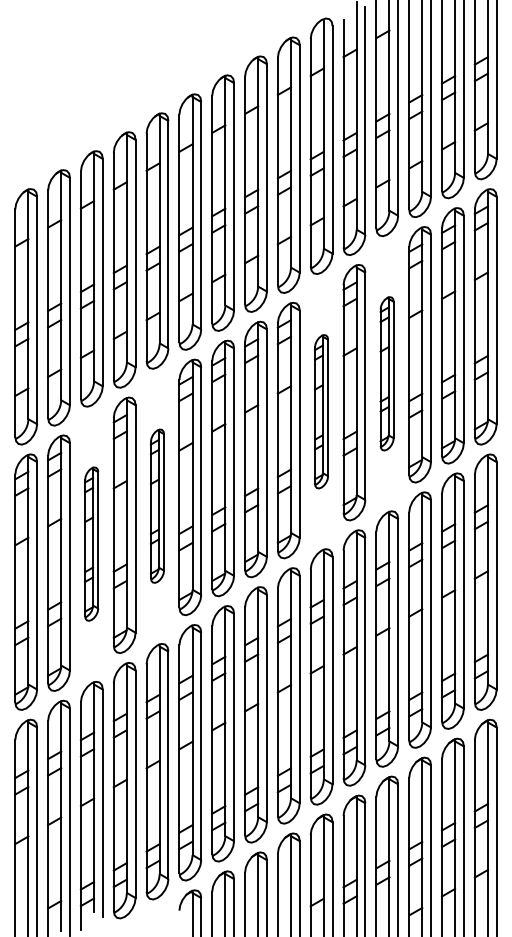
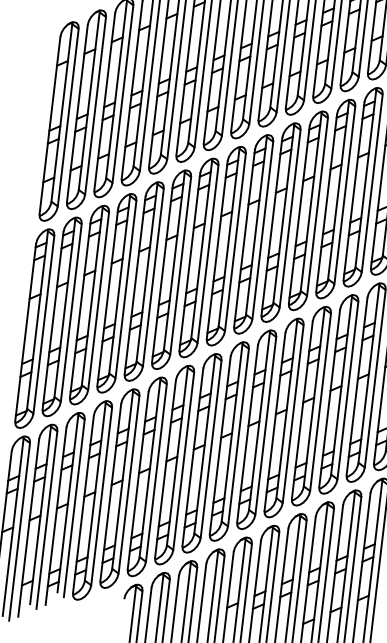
part: (386, 373) -> (335, 198), size x1.67
part: (321, 411) -> (280, 222), size x1.67
part: (157, 505) -> (144, 280), size x1.67
part: (91, 543) -> (89, 304), size x1.67

